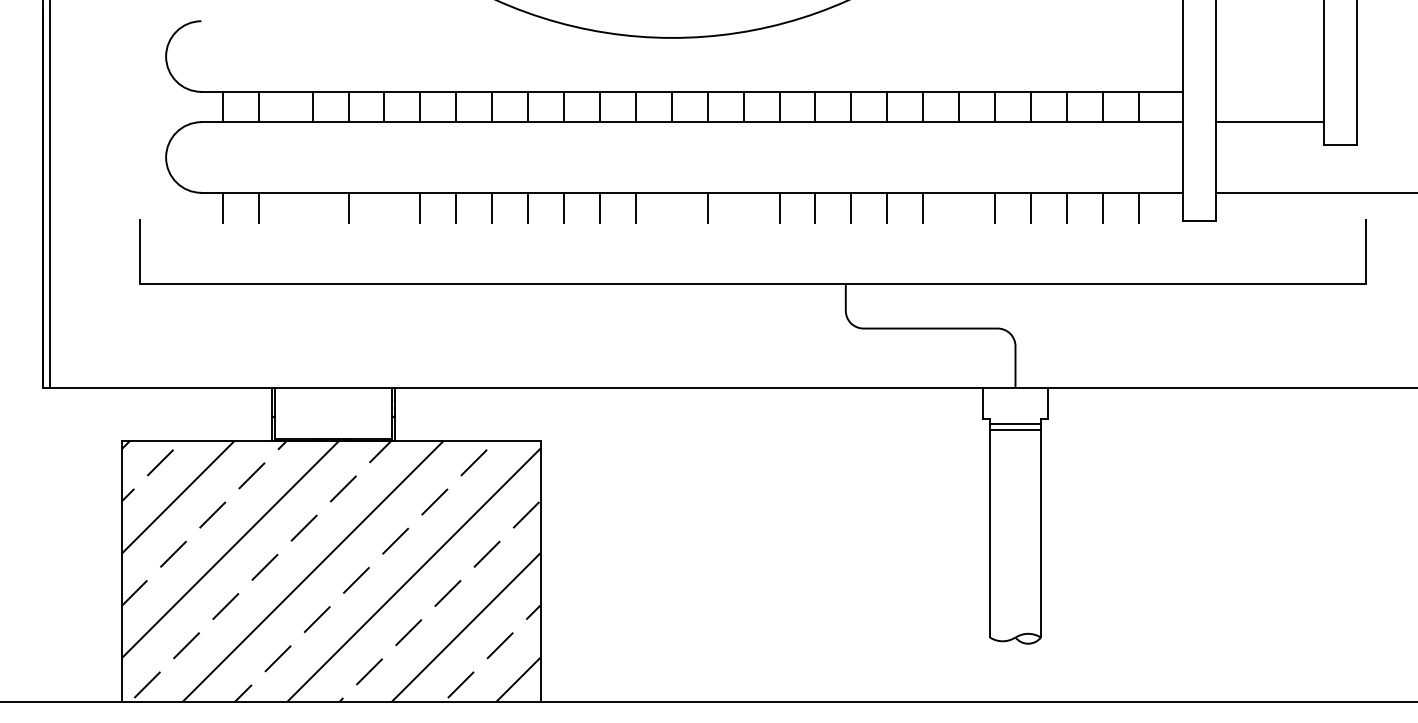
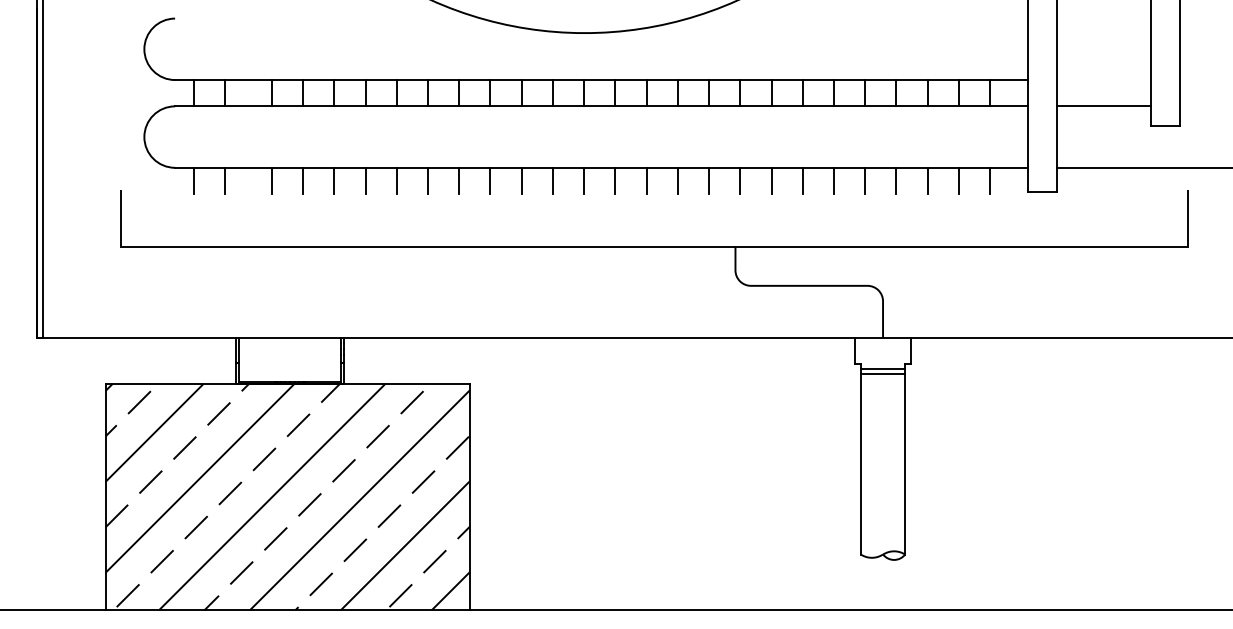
line: (312, 207) -> (271, 180), added
line: (384, 207) -> (334, 180), added
line: (672, 207) -> (584, 180), added
line: (743, 207) -> (646, 180), added
line: (959, 207) -> (834, 180), added

